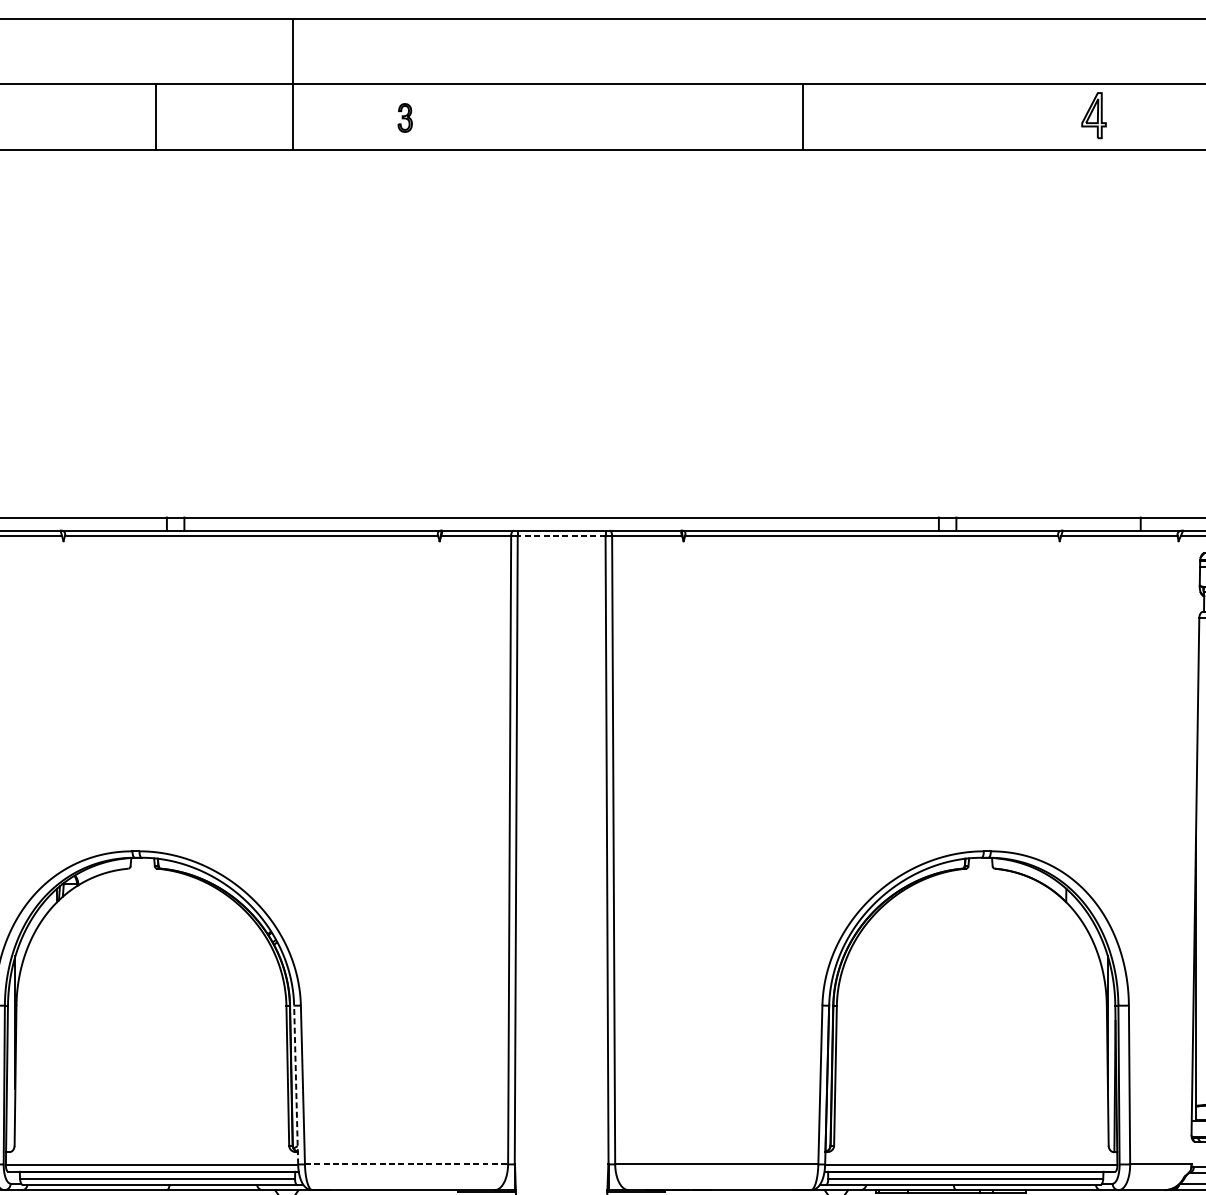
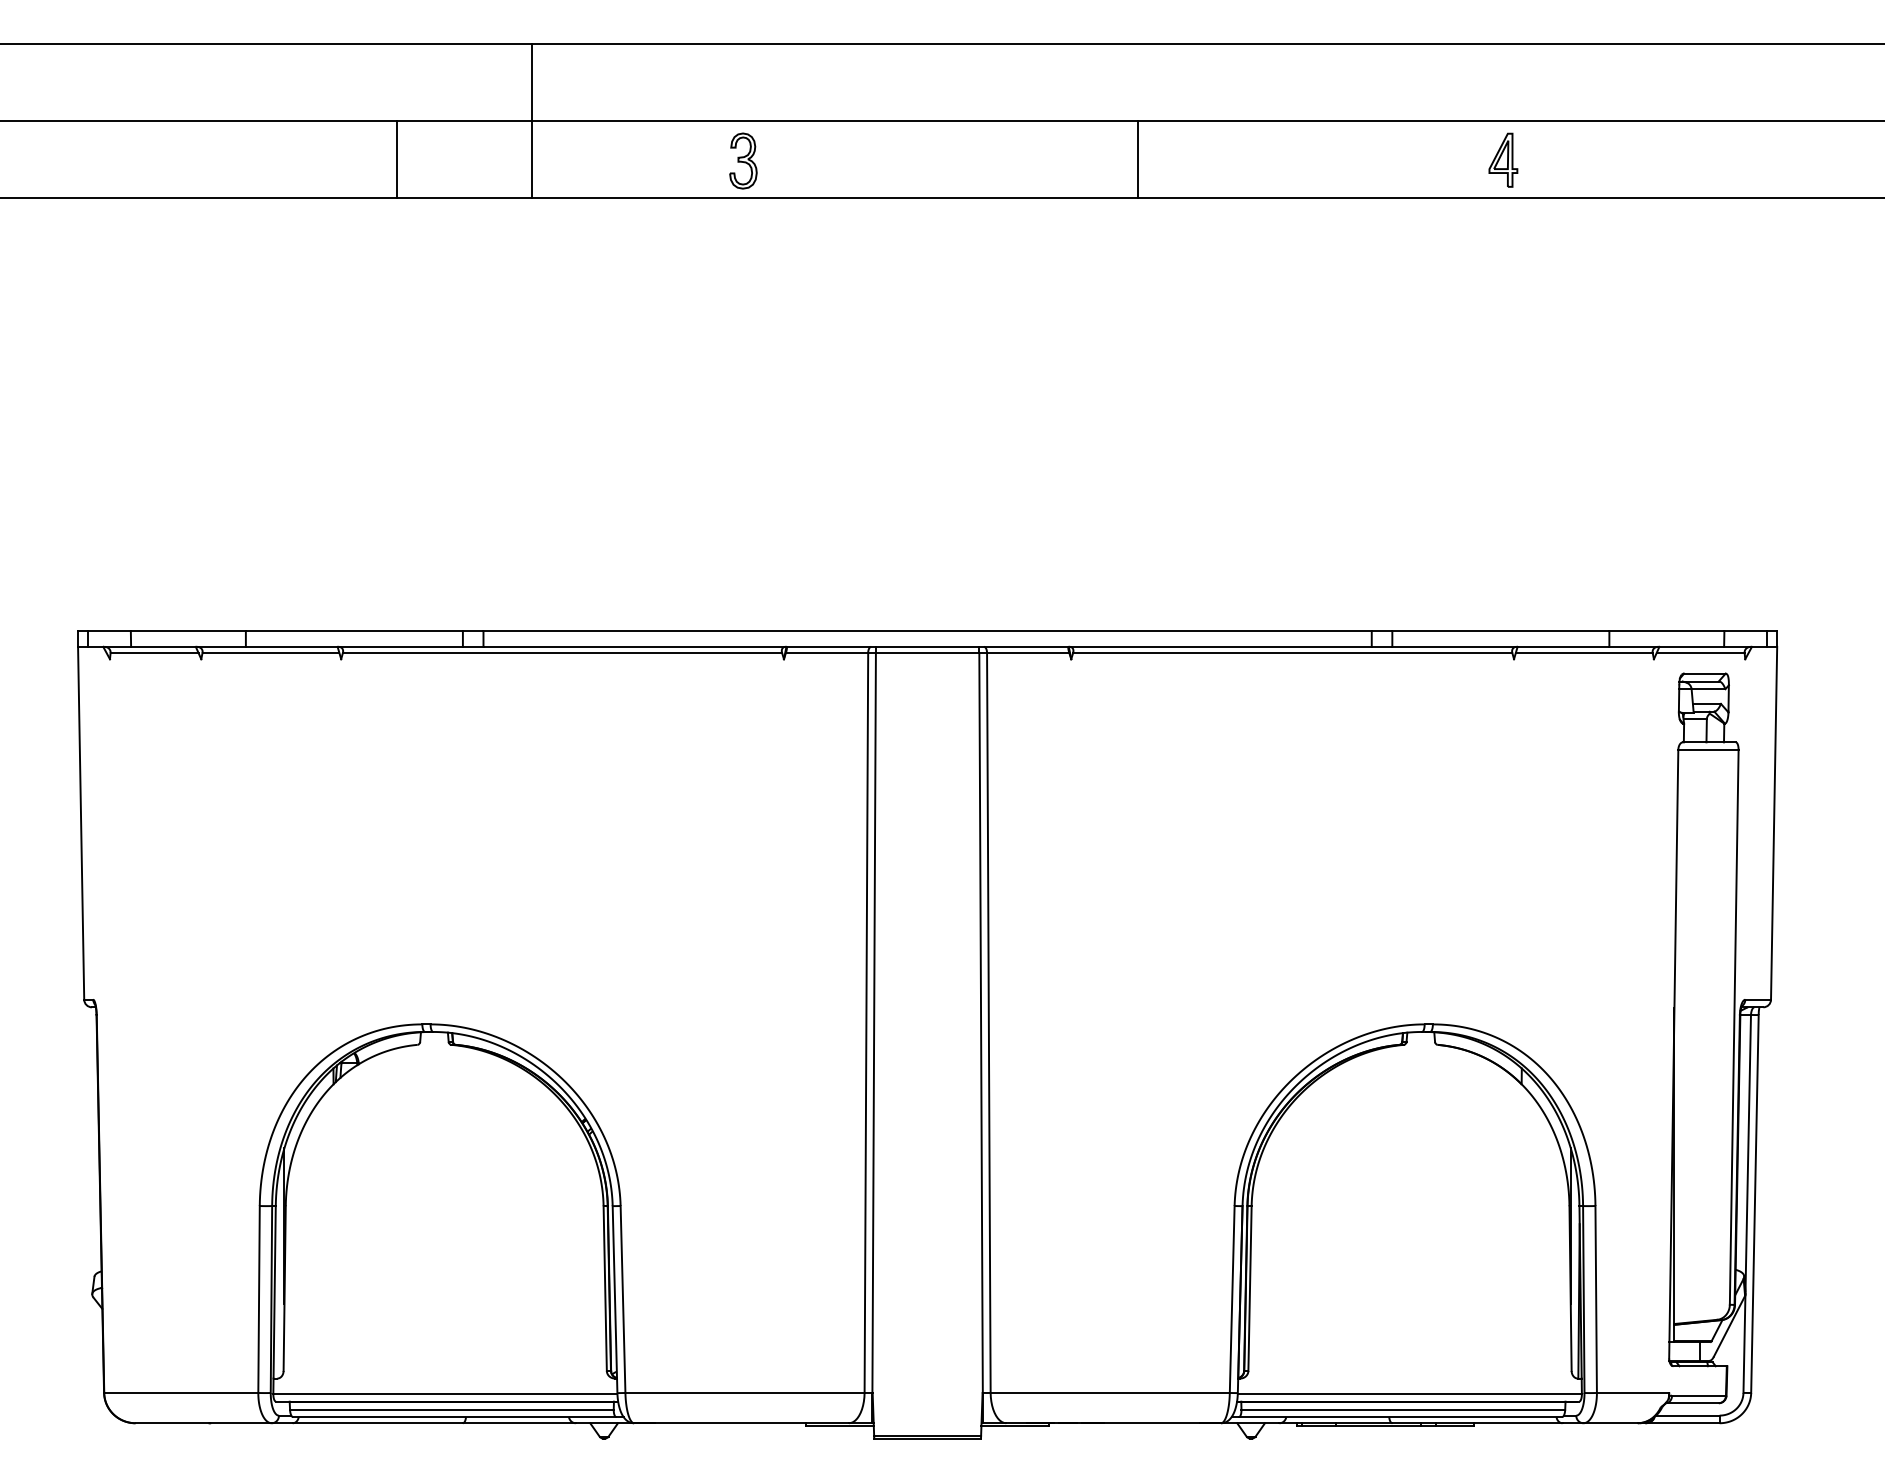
line: (292, 84) -> (531, 121), moved
part: (1094, 114) -> (1503, 159), moved
line: (156, 116) -> (397, 159), moved
line: (802, 116) -> (1138, 159), moved
part: (405, 117) -> (743, 160), size x1.67
line: (561, 535) -> (927, 652), dashed -> solid
line: (296, 1085) -> (615, 1299), dashed -> solid
line: (406, 1163) -> (745, 1392), dashed -> solid

